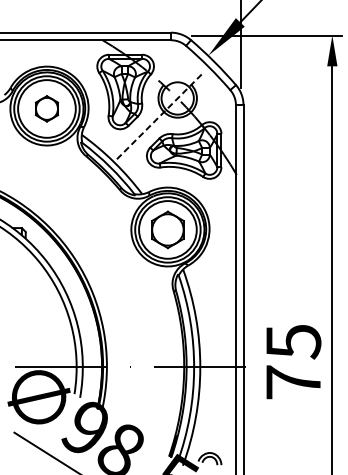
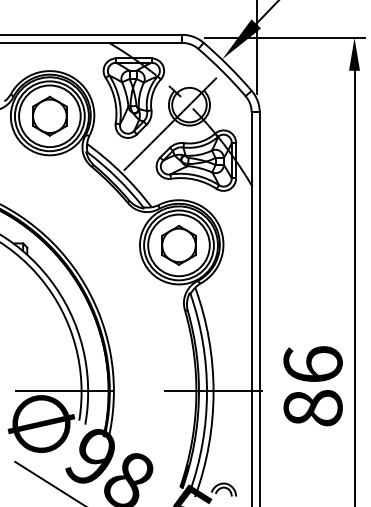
part: (46, 108) -> (49, 115), size x1.43
line: (159, 116) -> (170, 124), dashed -> solid
text: (292, 362) -> (312, 386), 75 -> 86

